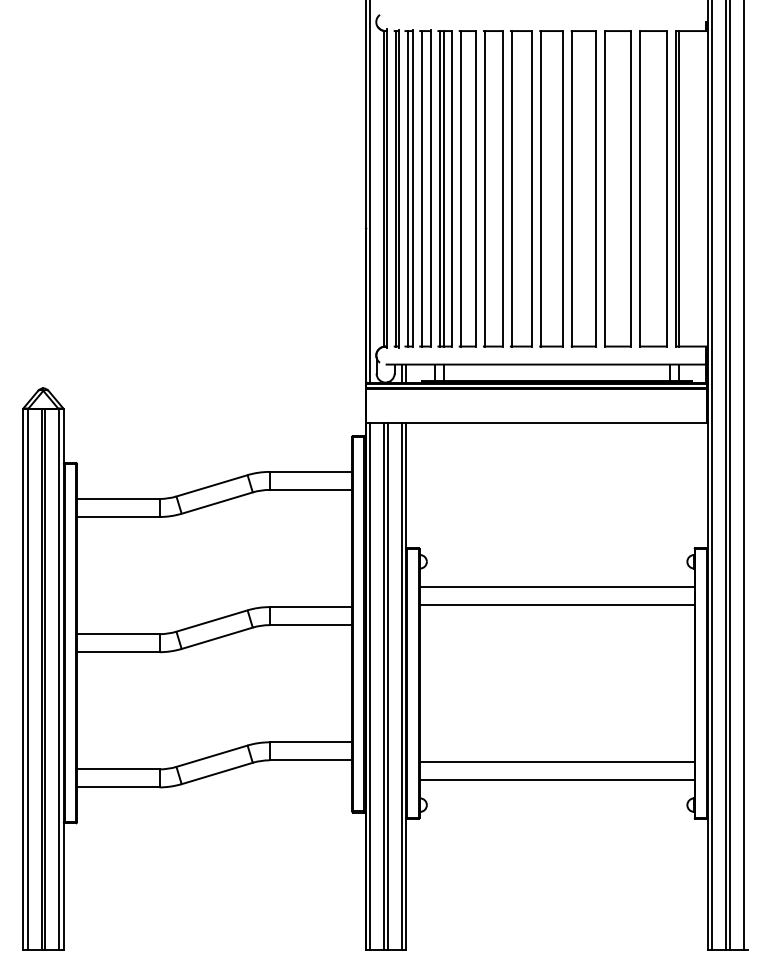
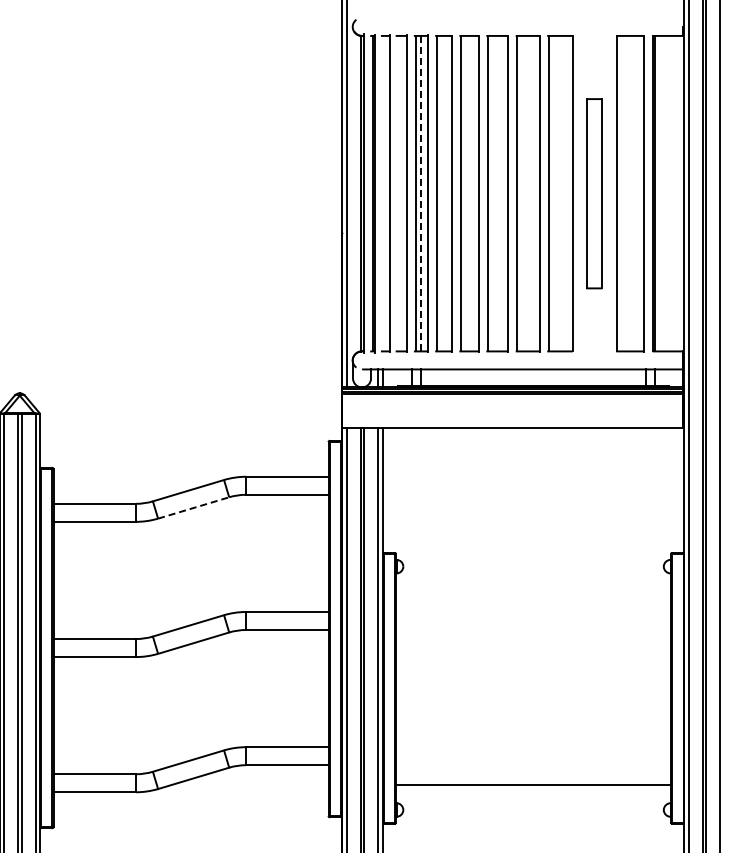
line: (407, 188) -> (383, 193), removed
line: (422, 188) -> (398, 193), removed
line: (444, 188) -> (420, 193), solid -> dashed
part: (617, 188) -> (593, 193), size x0.6
line: (217, 502) -> (193, 507), solid -> dashed
line: (556, 586) -> (532, 591), removed
line: (556, 604) -> (532, 609), removed
line: (556, 762) -> (532, 767), removed

